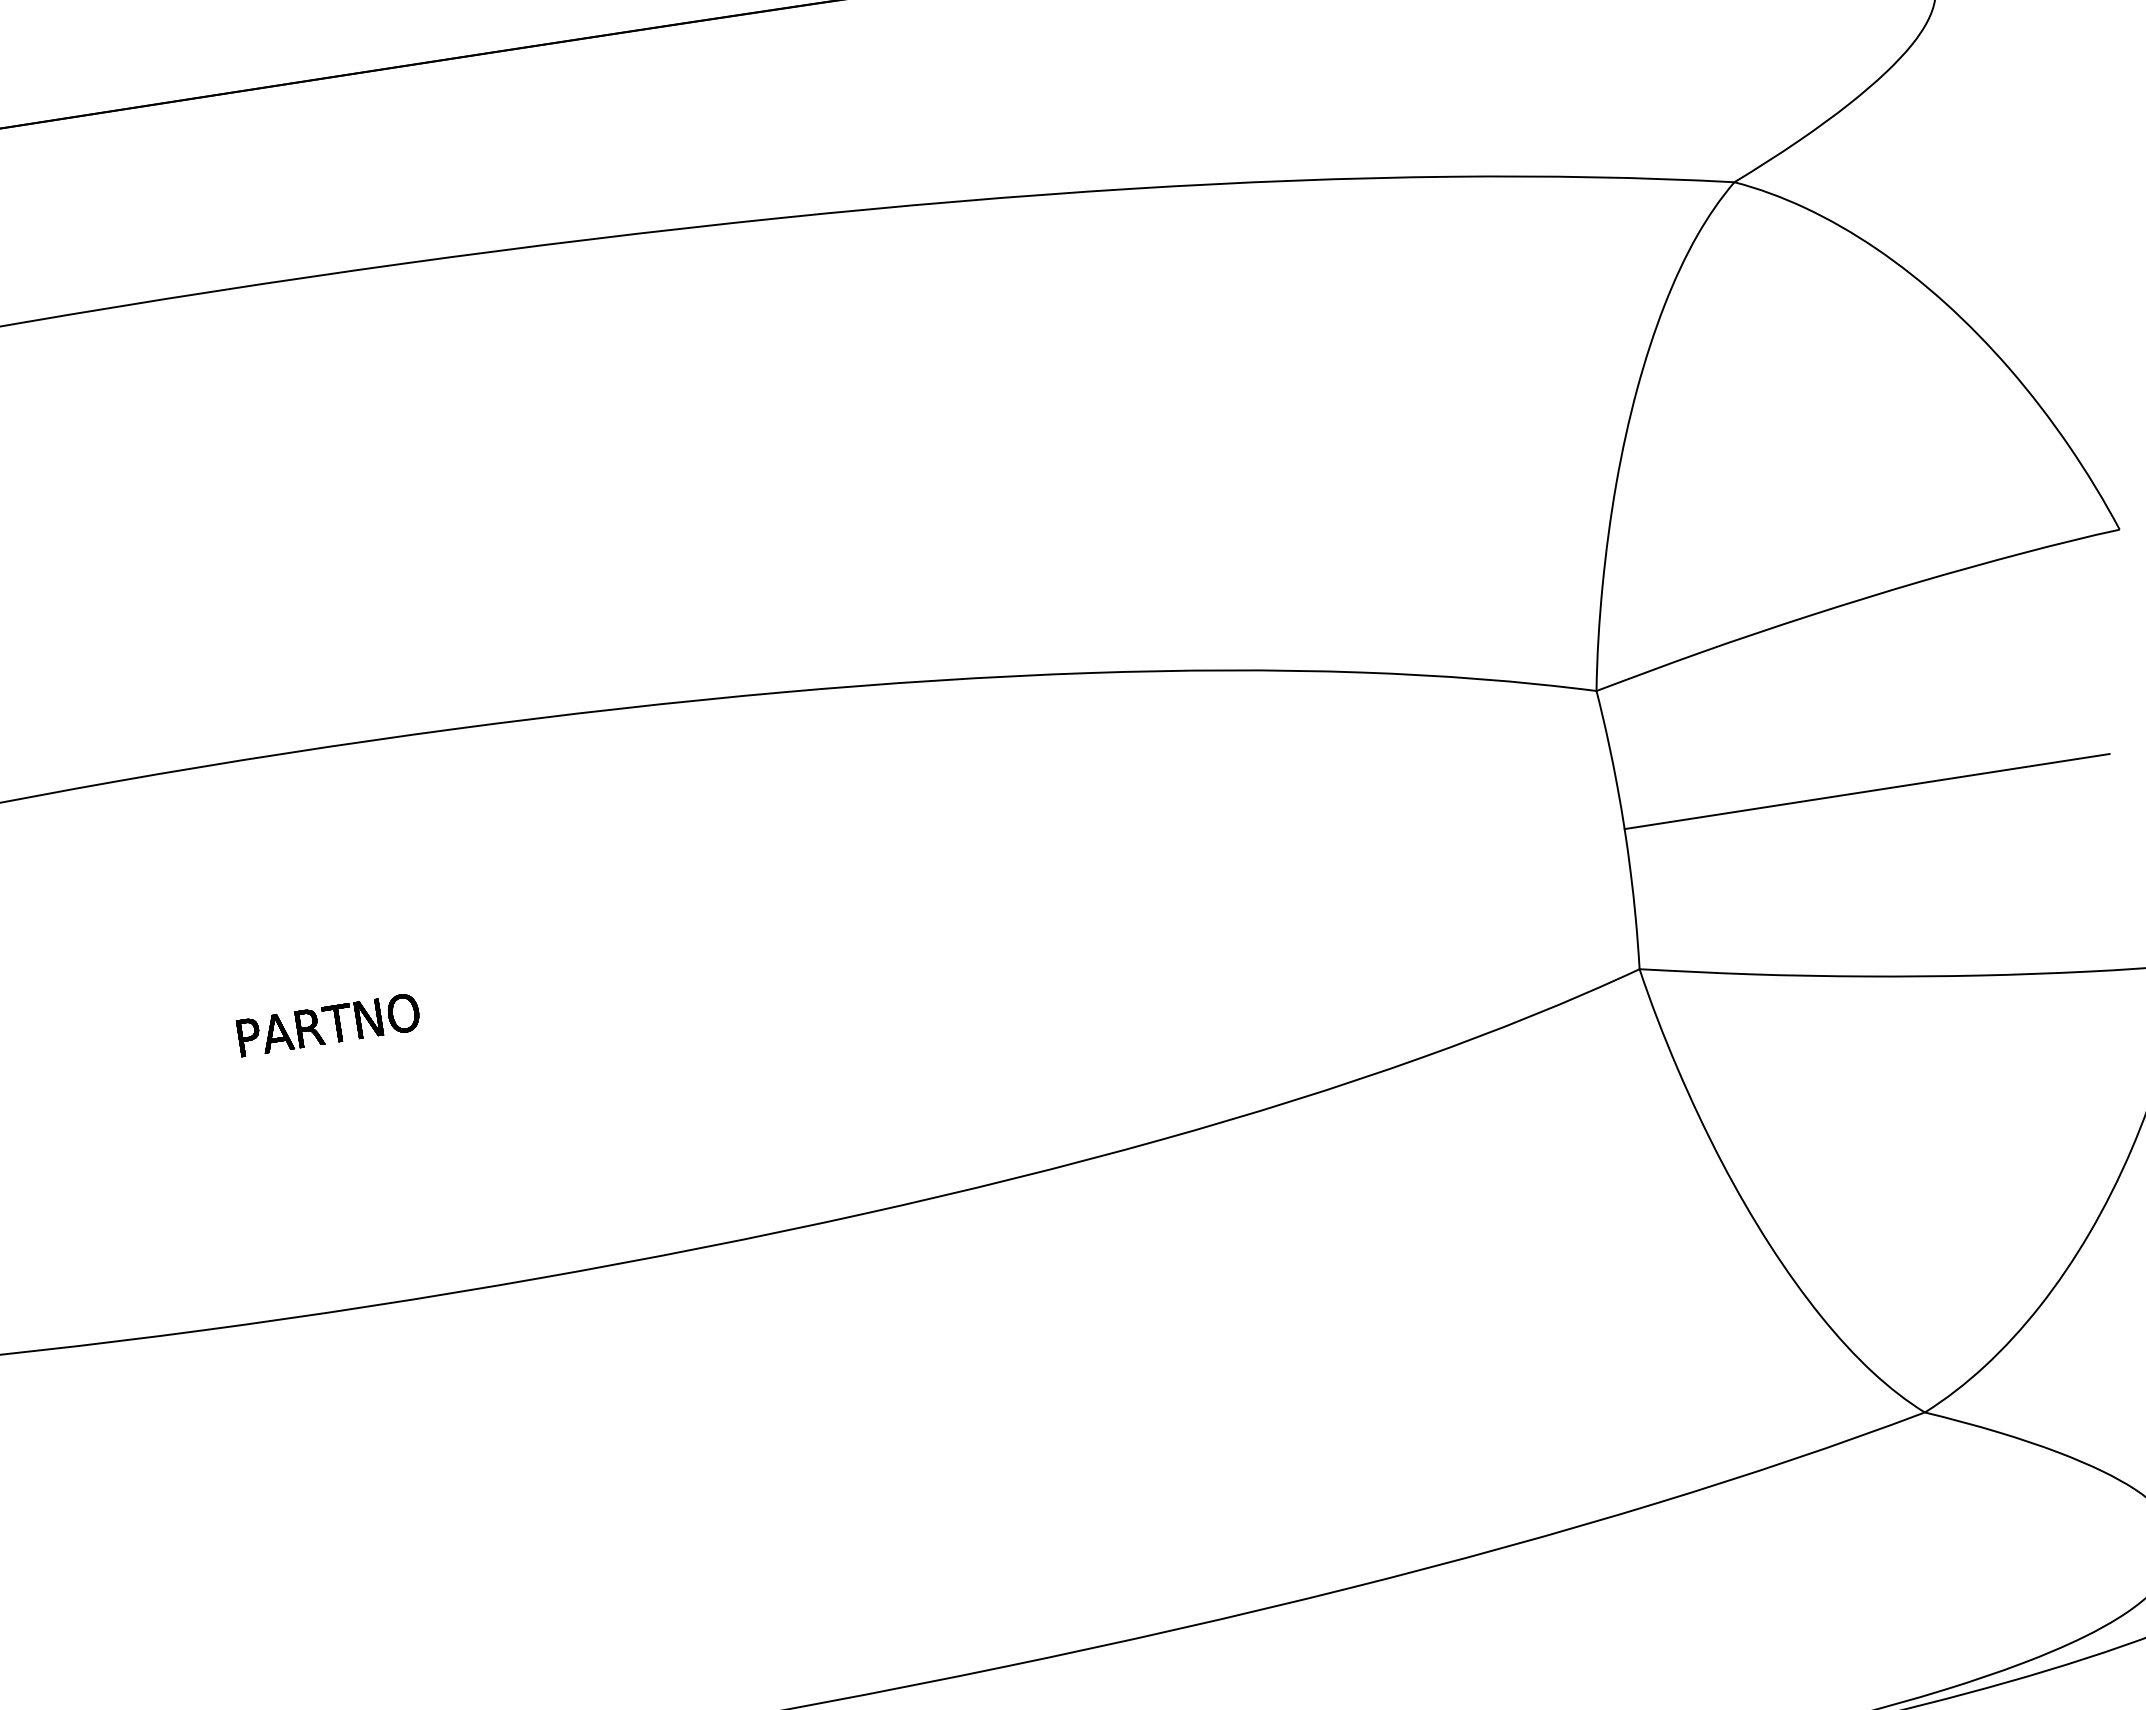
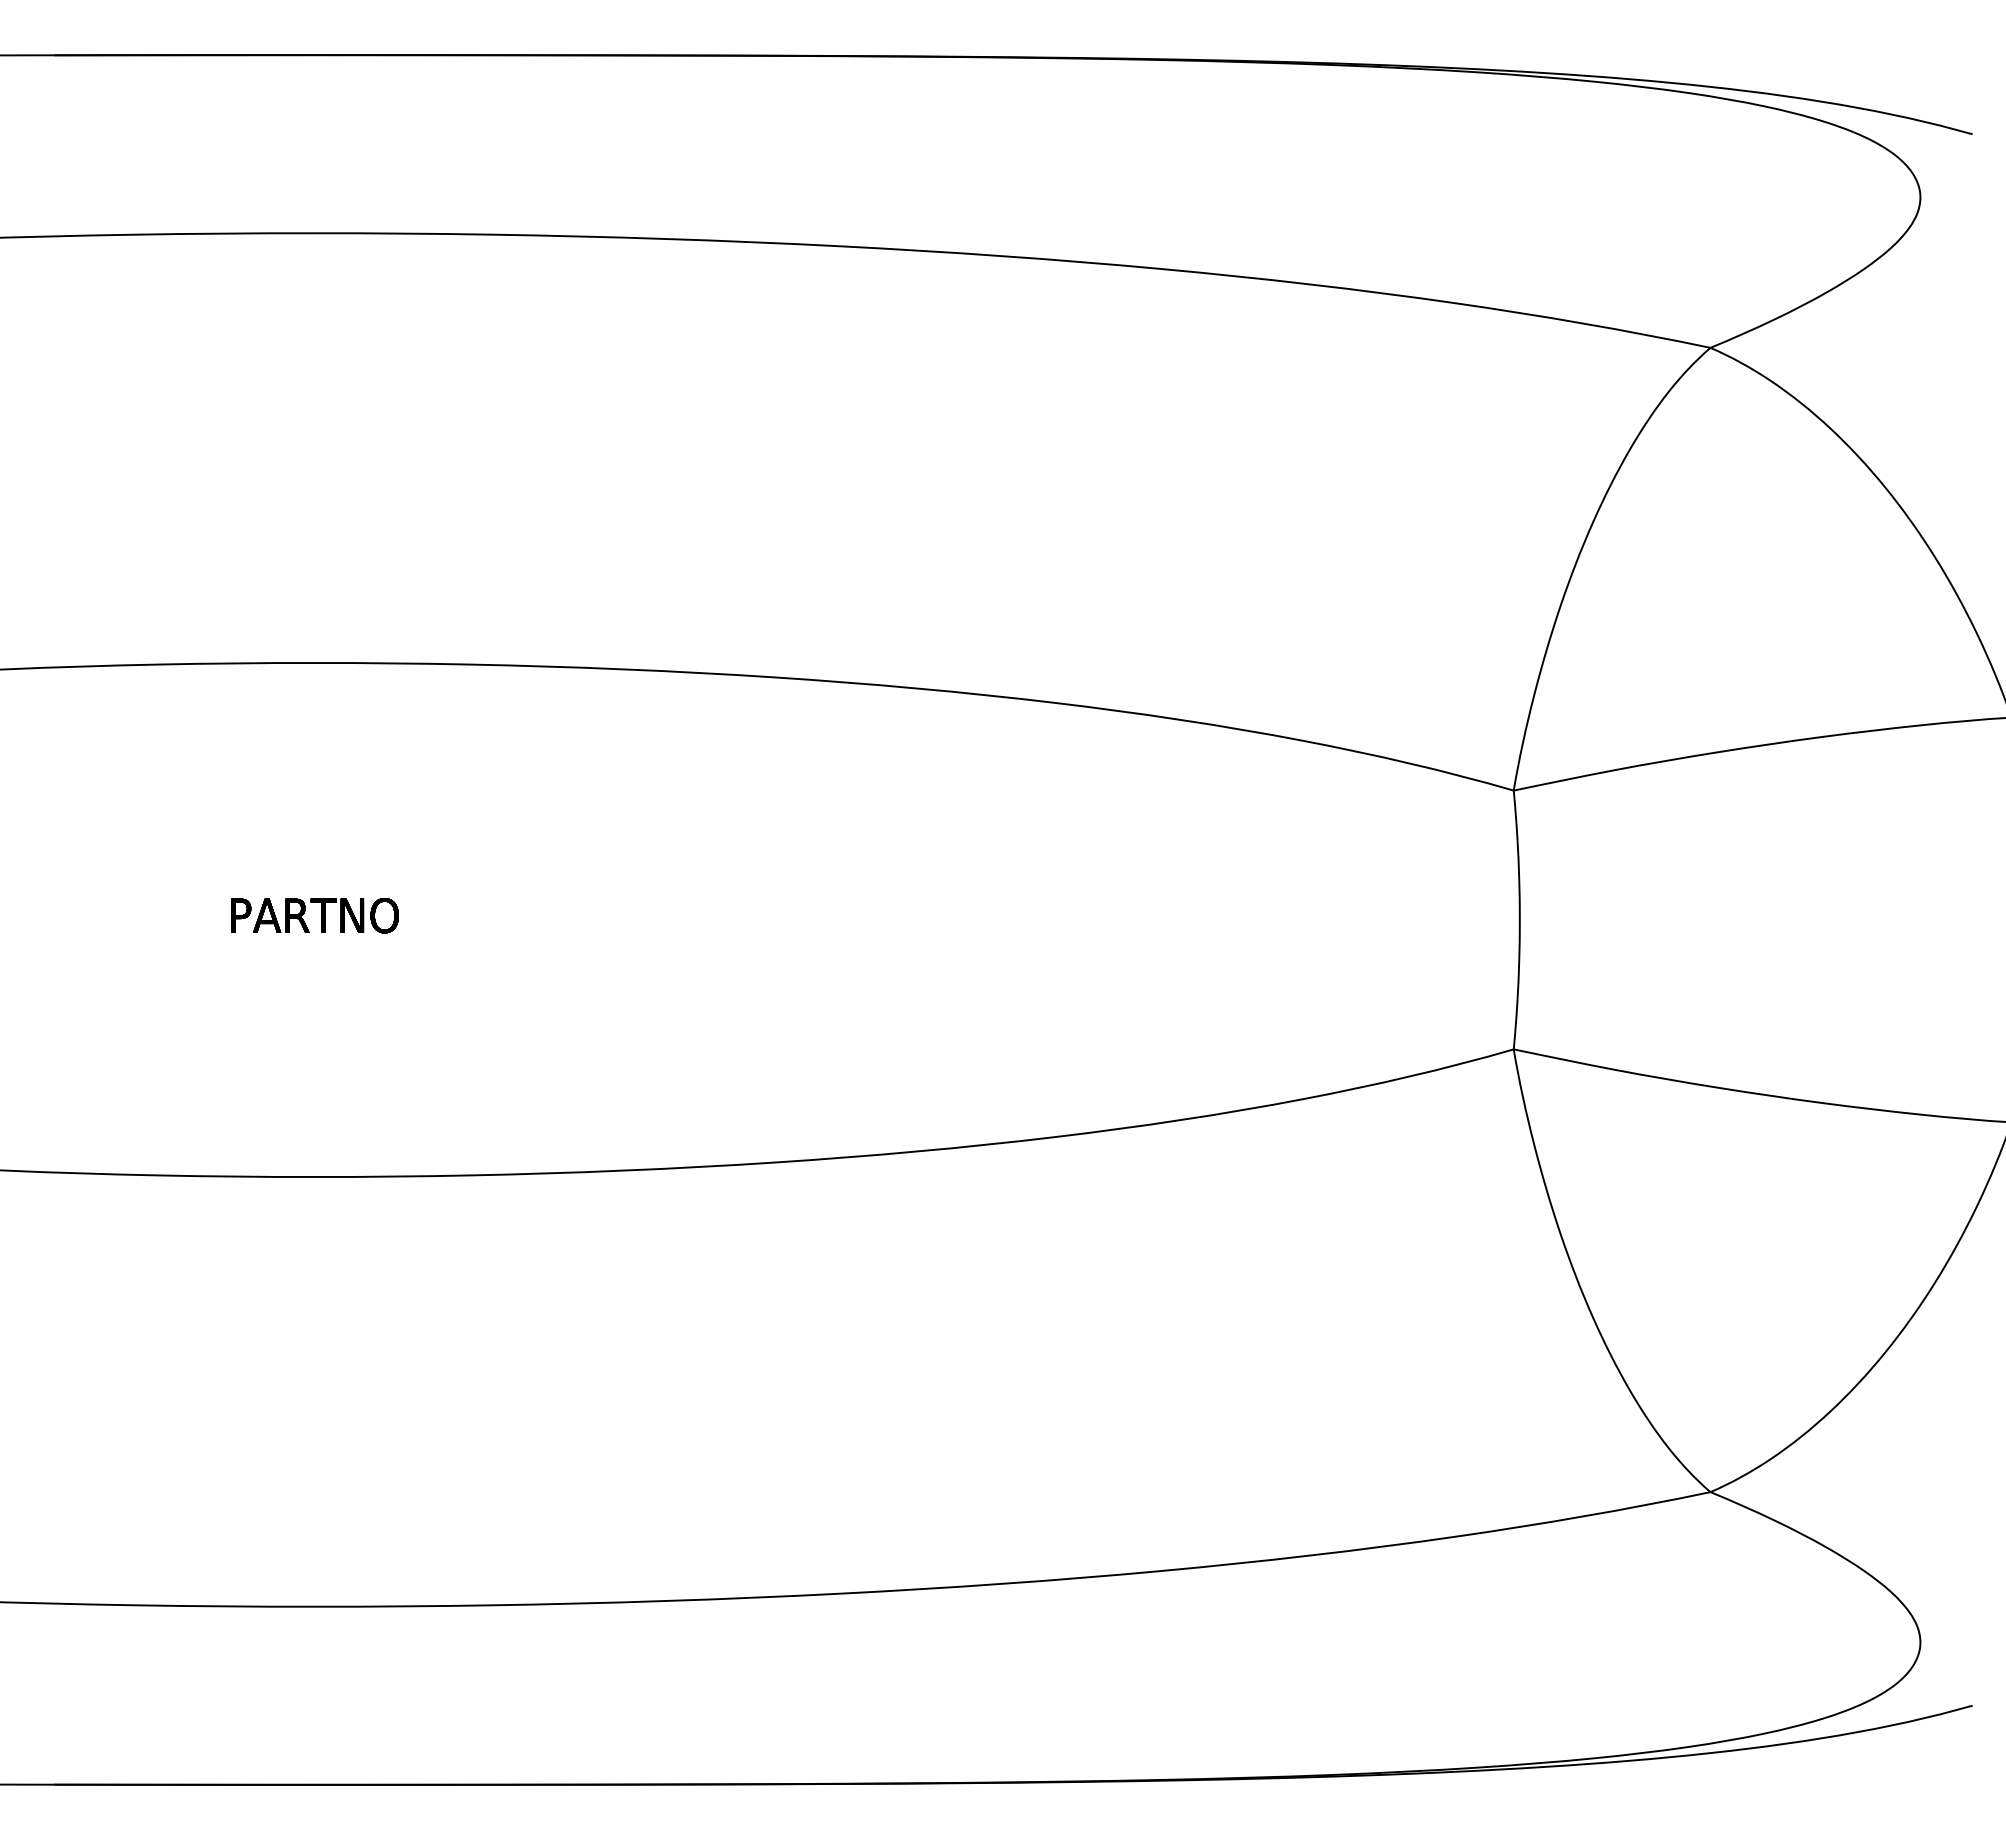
line: (1866, 791) -> (1744, 919), removed

